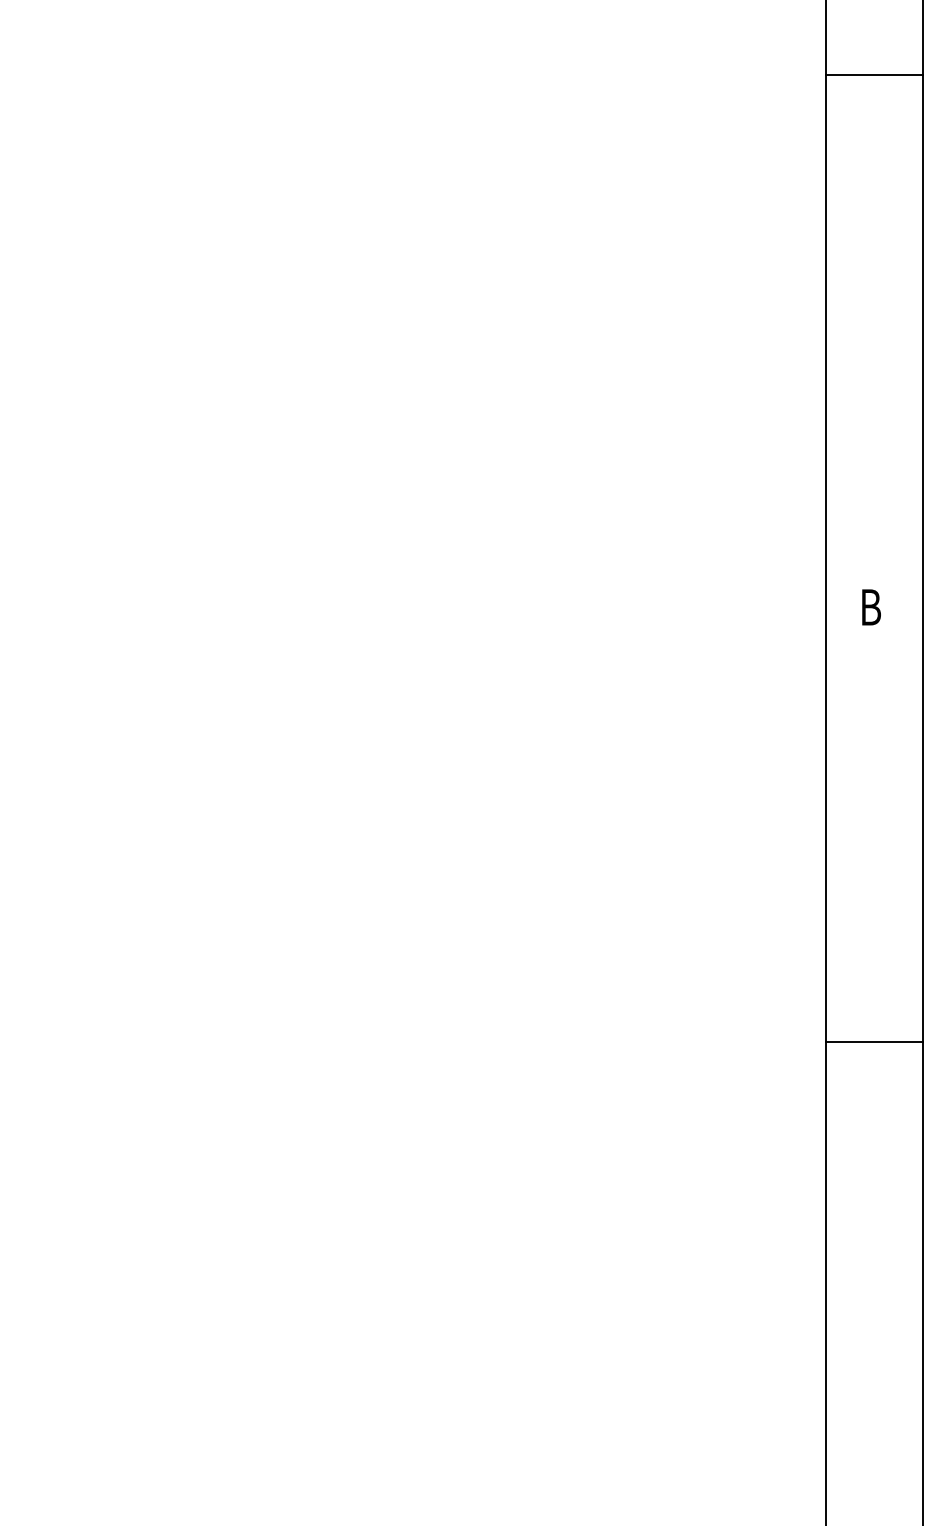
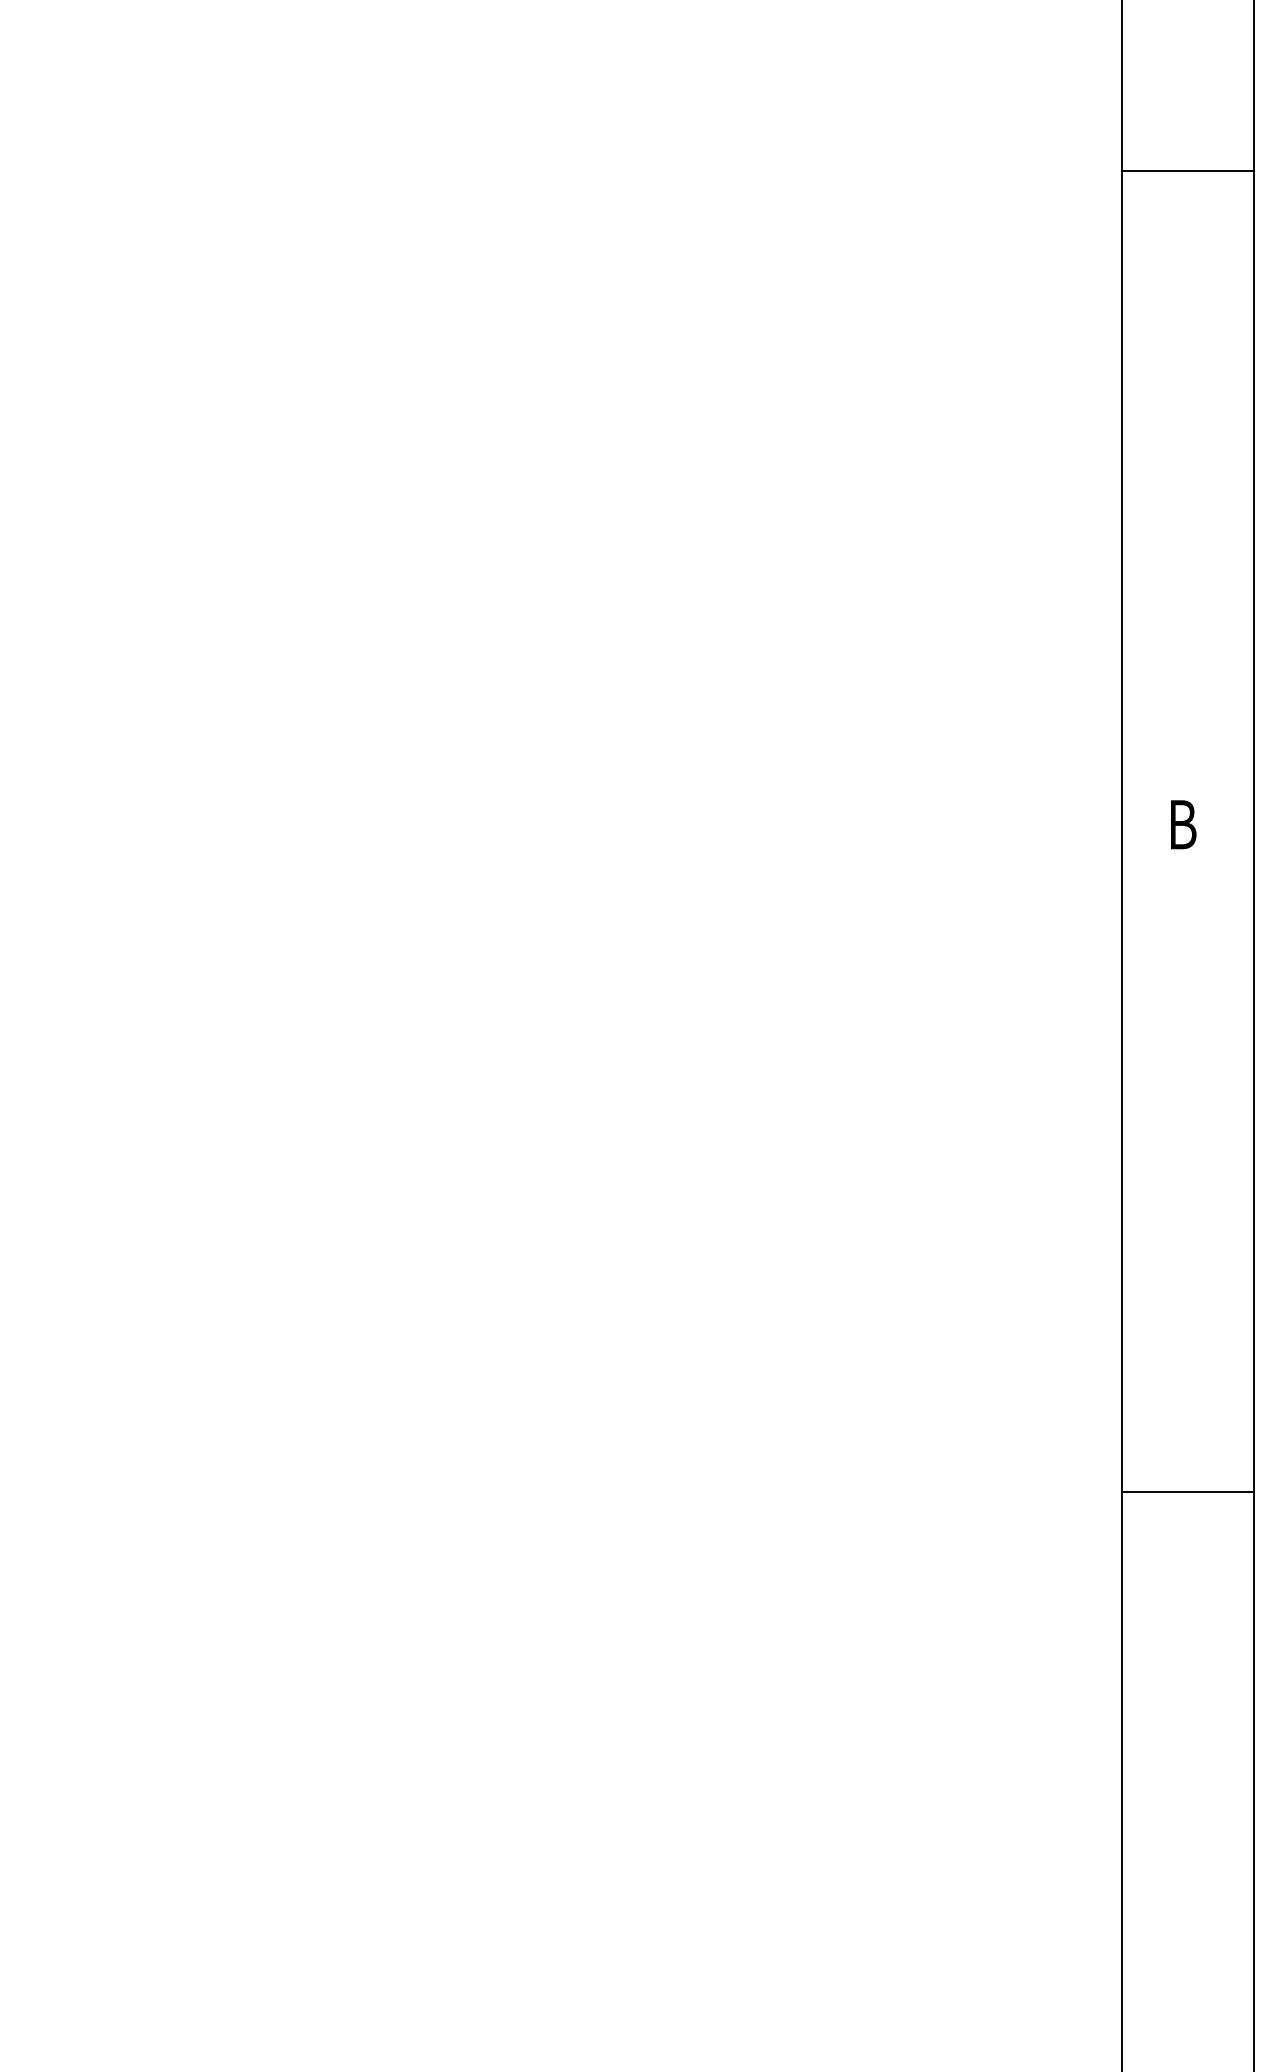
line: (874, 74) -> (1187, 170), moved
line: (874, 1041) -> (1187, 1491), moved

